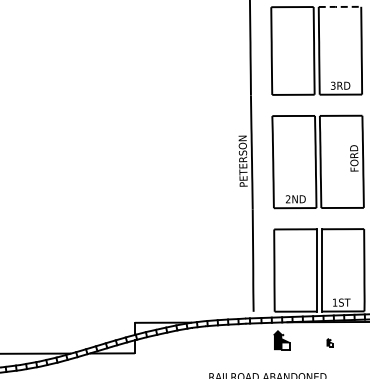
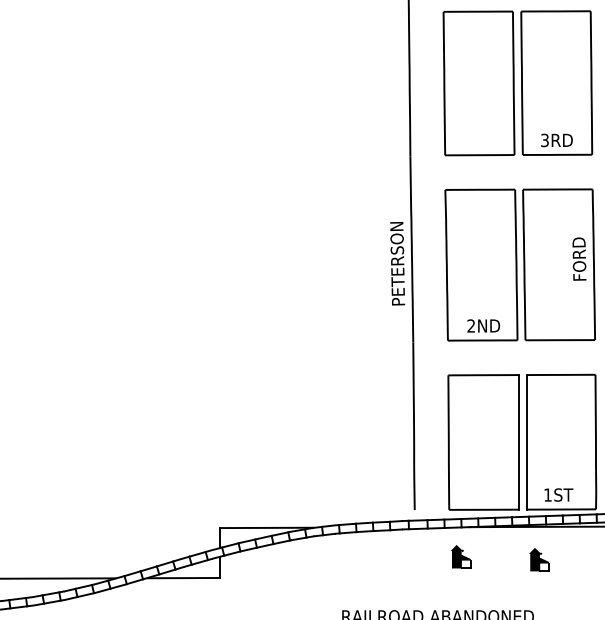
line: (339, 6) -> (555, 10), dashed -> solid
part: (282, 340) -> (461, 556), size x0.71
part: (329, 342) -> (538, 560), size x1.67

